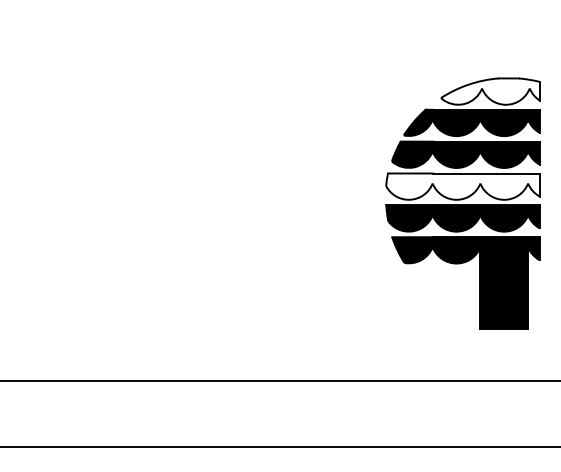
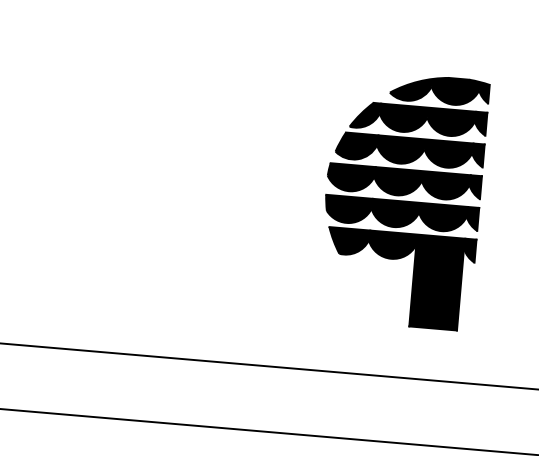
fill: (490, 91) -> (439, 90), added
fill: (462, 186) -> (403, 182), added

